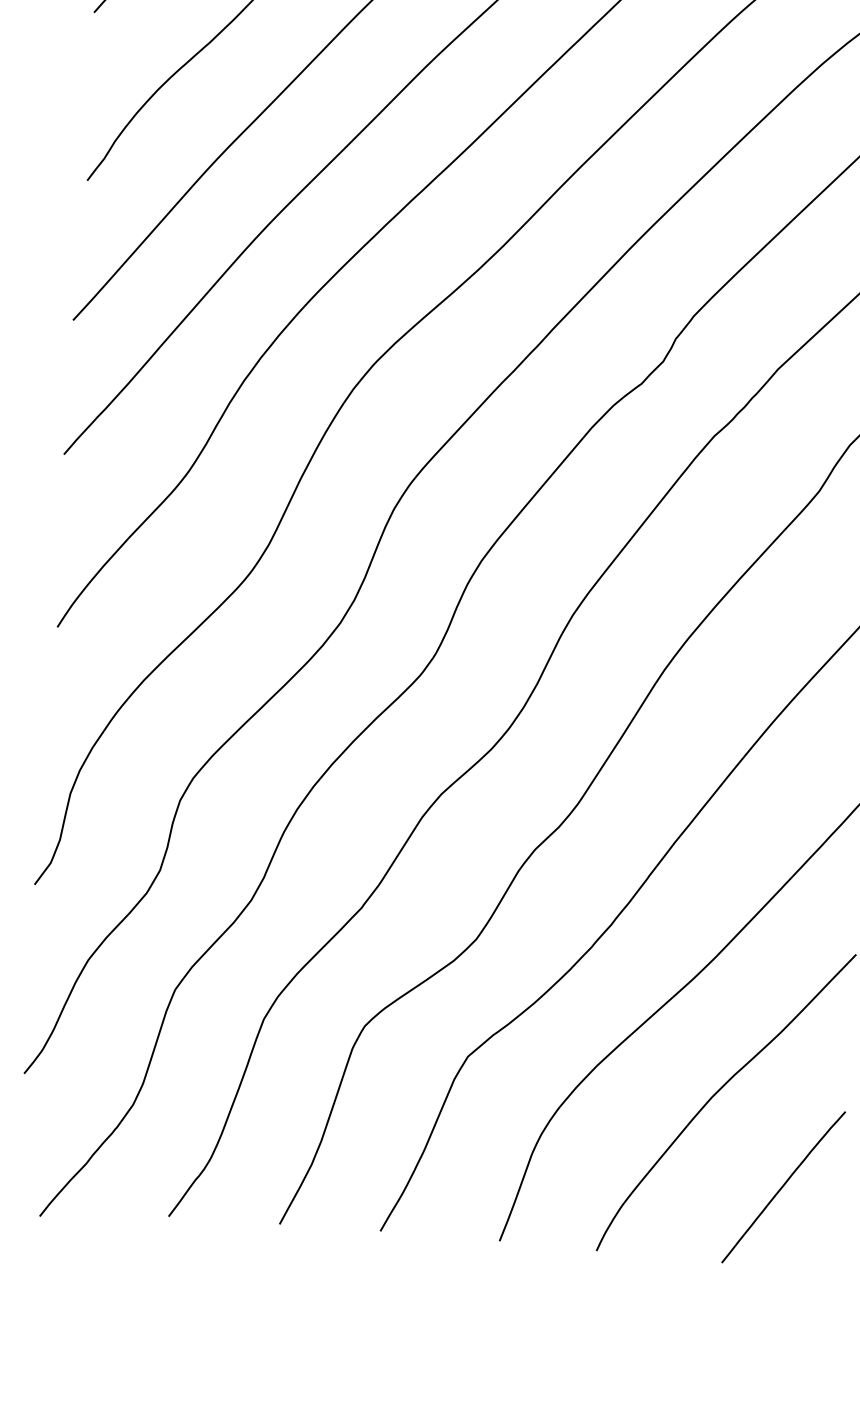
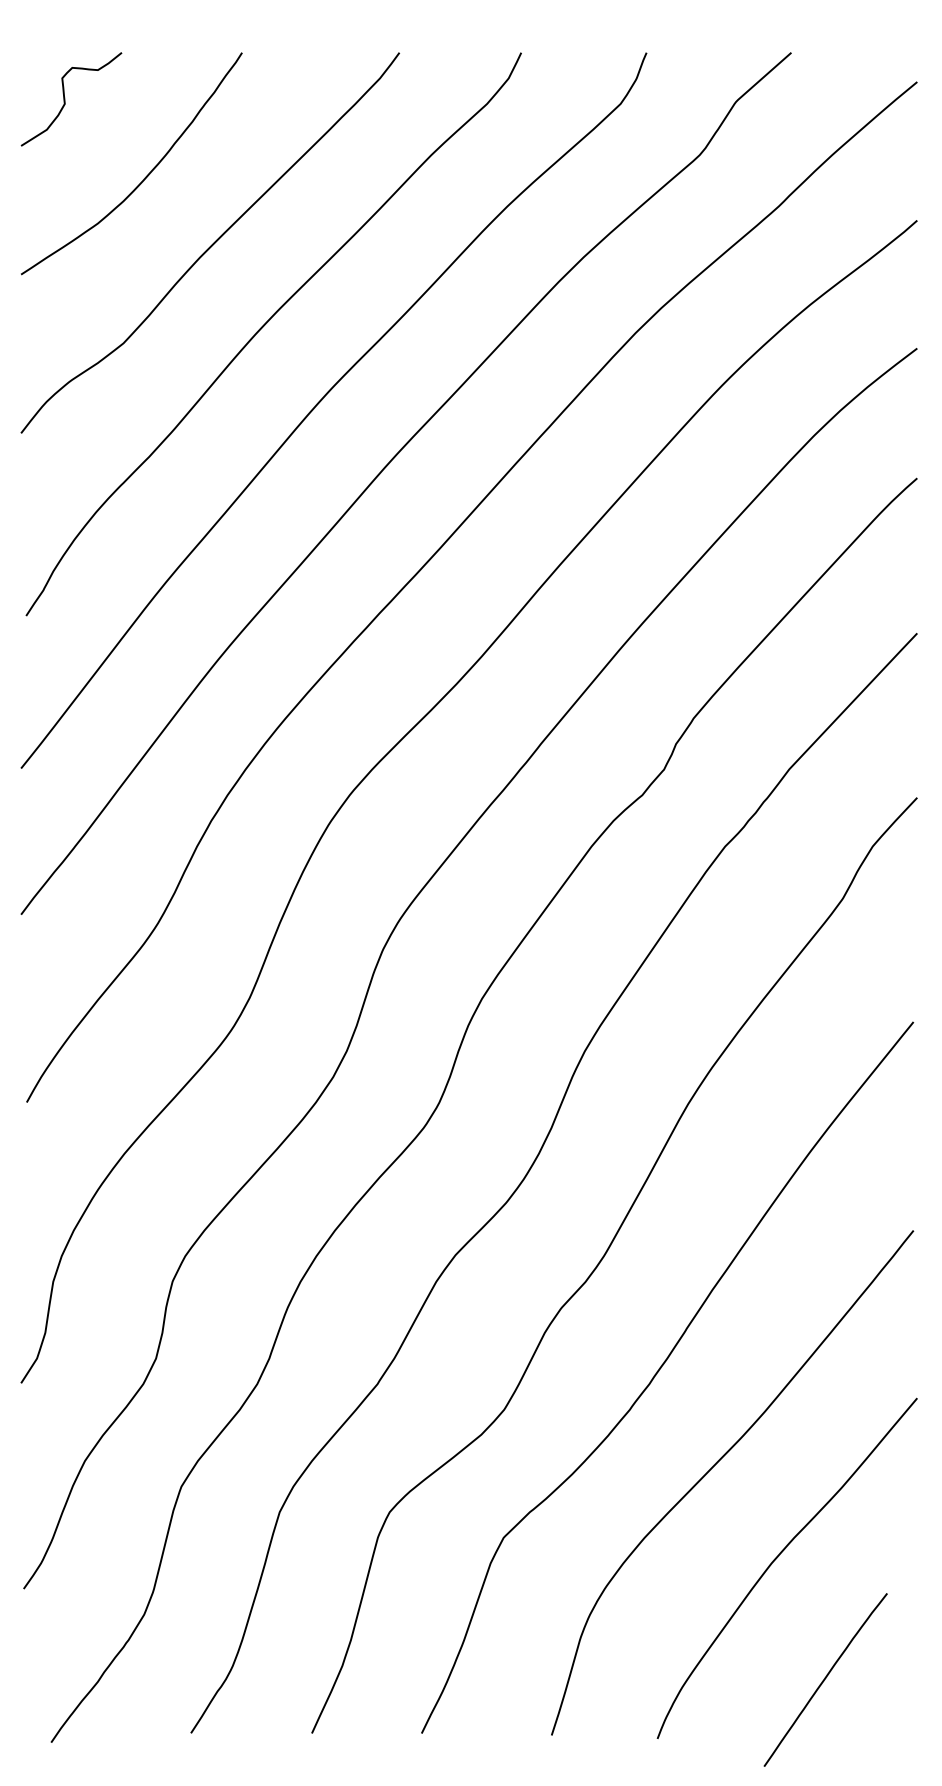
curve: (783, 1186) -> (825, 1679), moved

